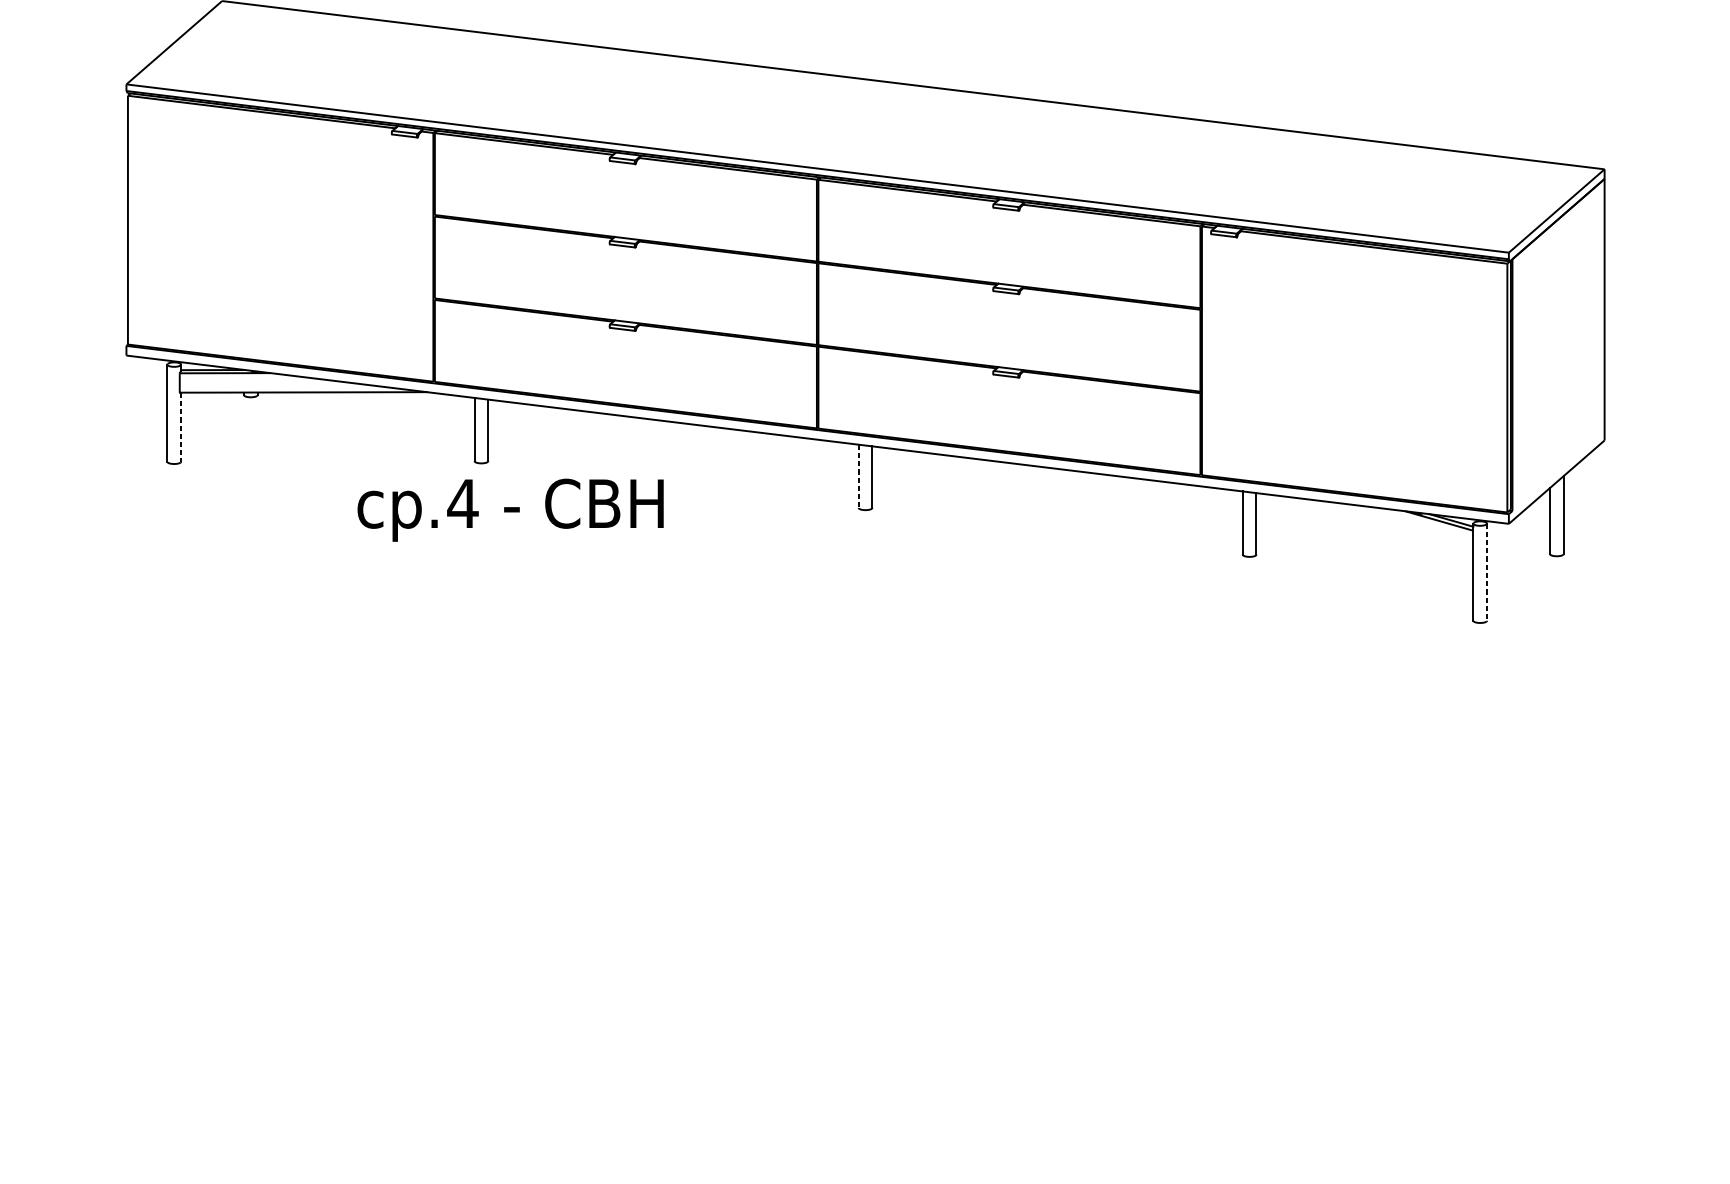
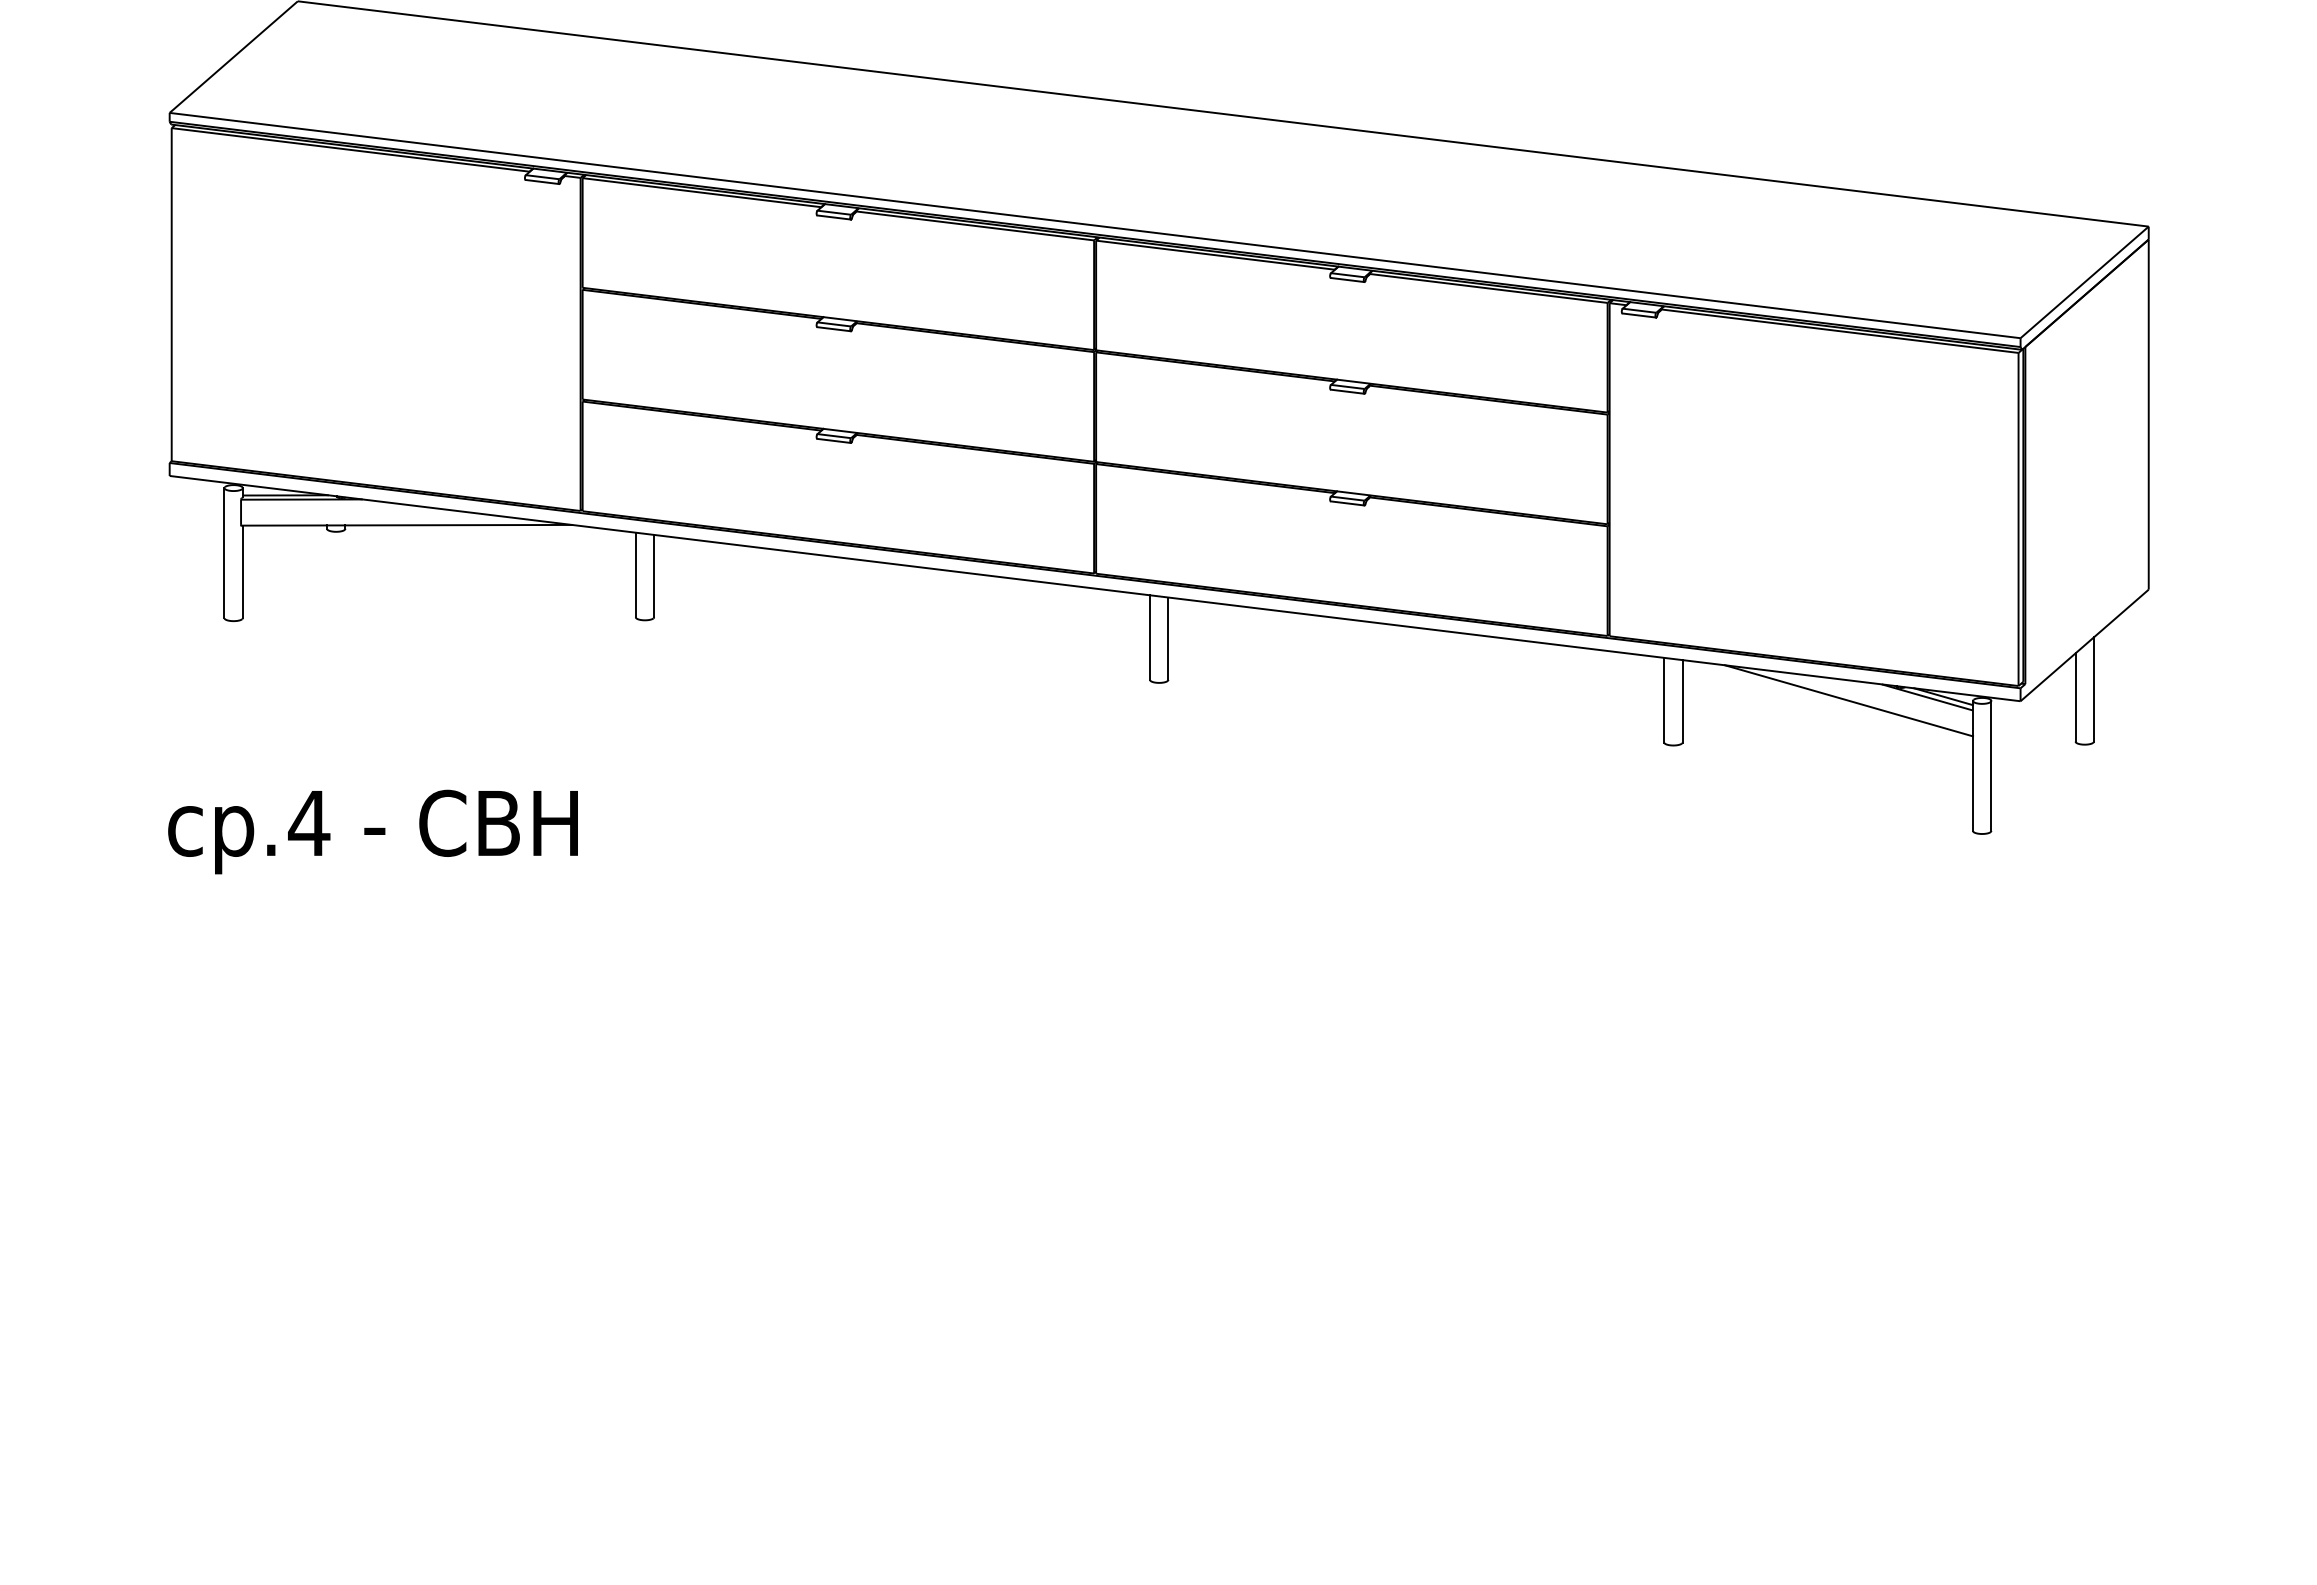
line: (180, 427) -> (242, 572), dashed -> solid
line: (859, 476) -> (1150, 638), dashed -> solid
text: (510, 509) -> (372, 831), moved
line: (1380, 523) -> (1848, 700), added
line: (1487, 572) -> (1991, 766), dashed -> solid

